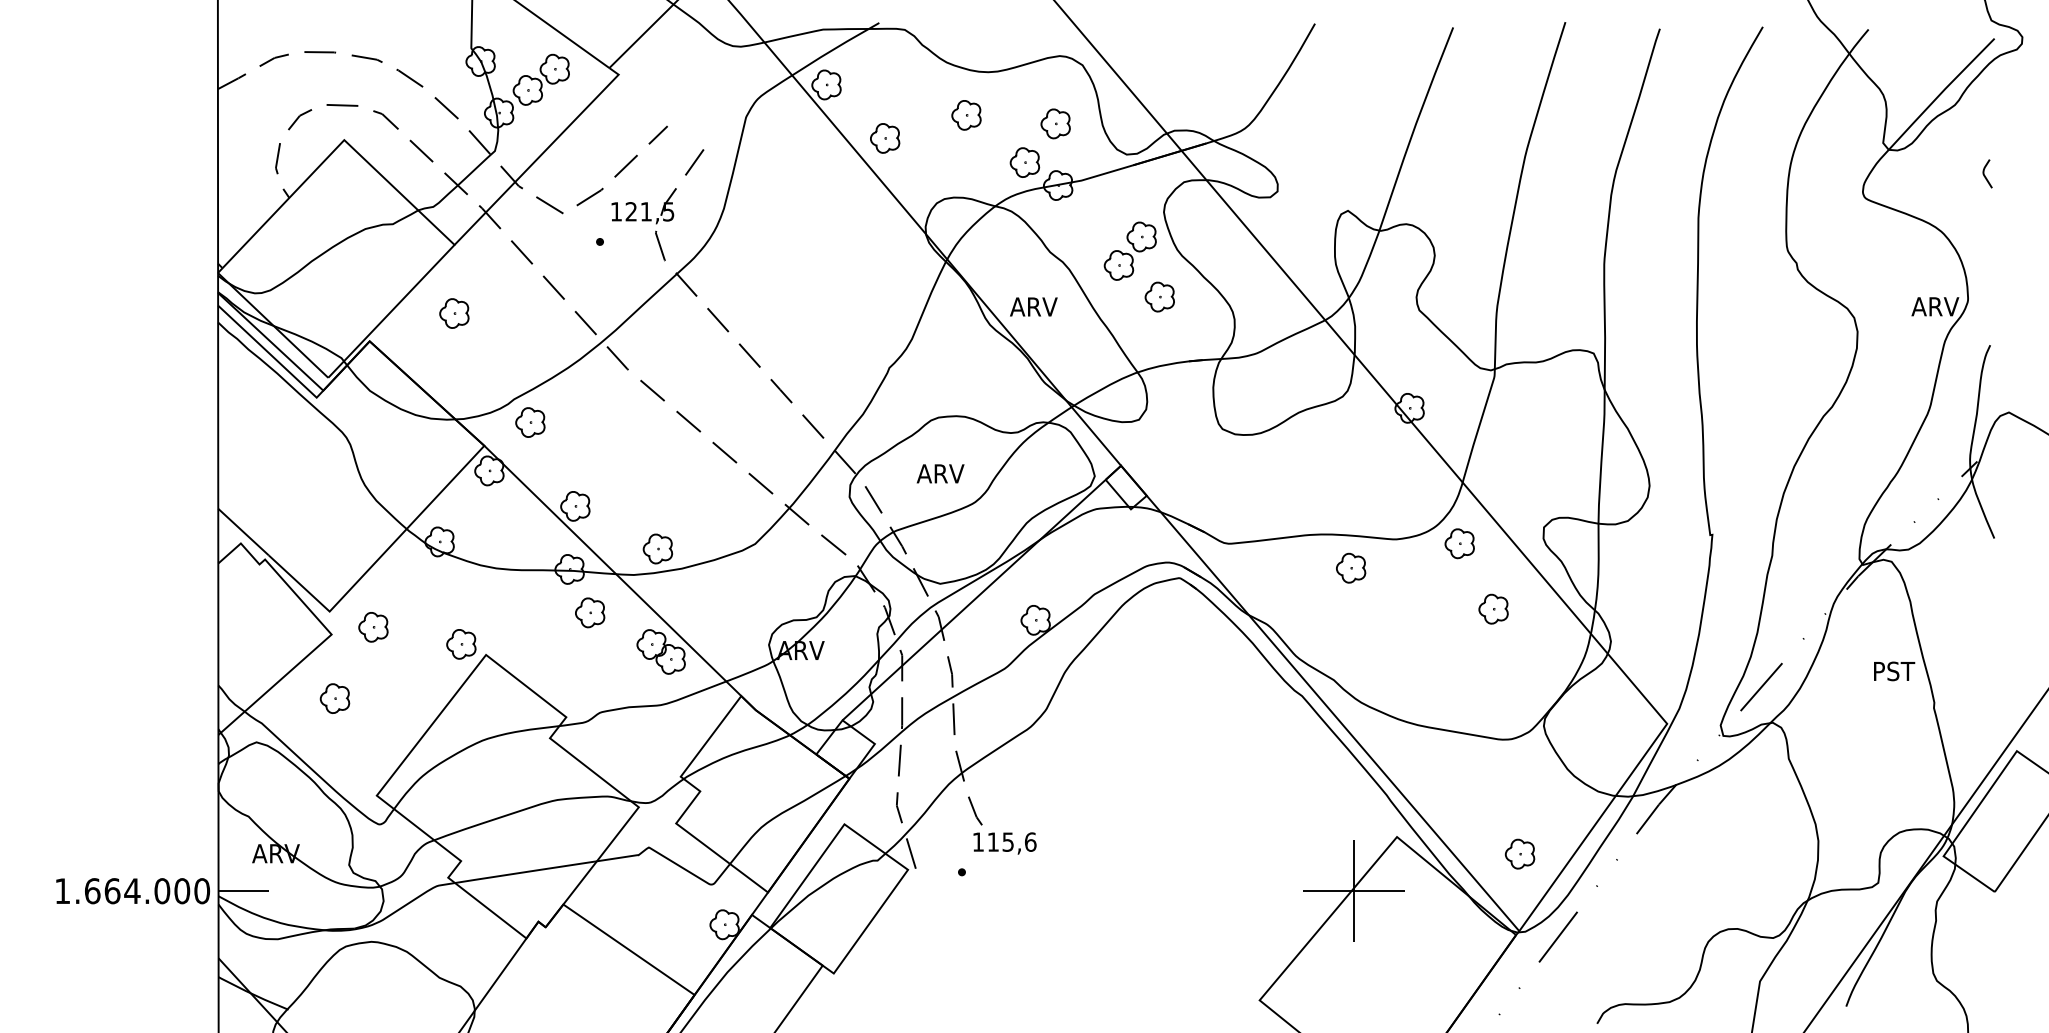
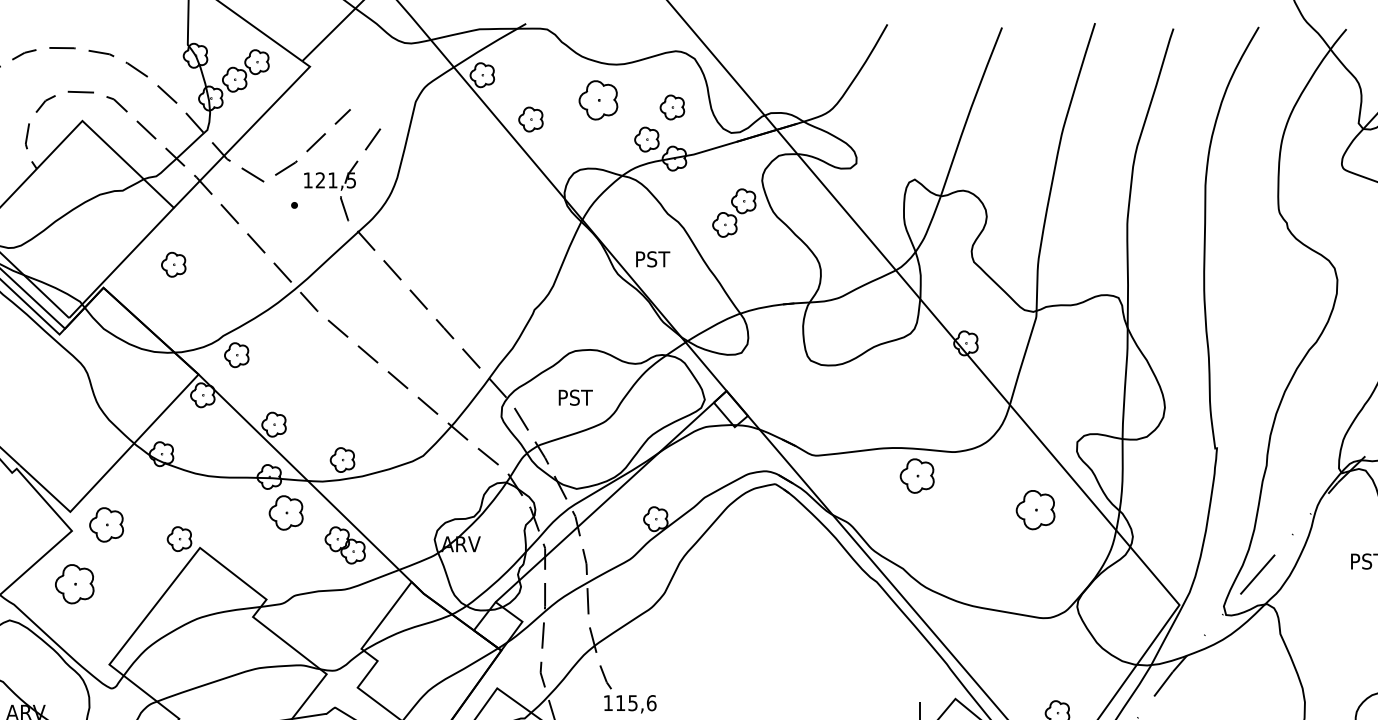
part: (966, 115) -> (598, 100), size x1.6
part: (1159, 296) -> (758, 250), removed
text: (1033, 306) -> (654, 258), ARV -> PST
text: (940, 473) -> (576, 397), ARV -> PST
part: (1459, 543) -> (1007, 455), removed
part: (1351, 567) -> (917, 475), size x1.4
part: (1493, 608) -> (1035, 509), size x1.6
part: (590, 612) -> (286, 512), size x1.4
part: (373, 627) -> (106, 525), size x1.4
part: (334, 698) -> (74, 584), size x1.6

